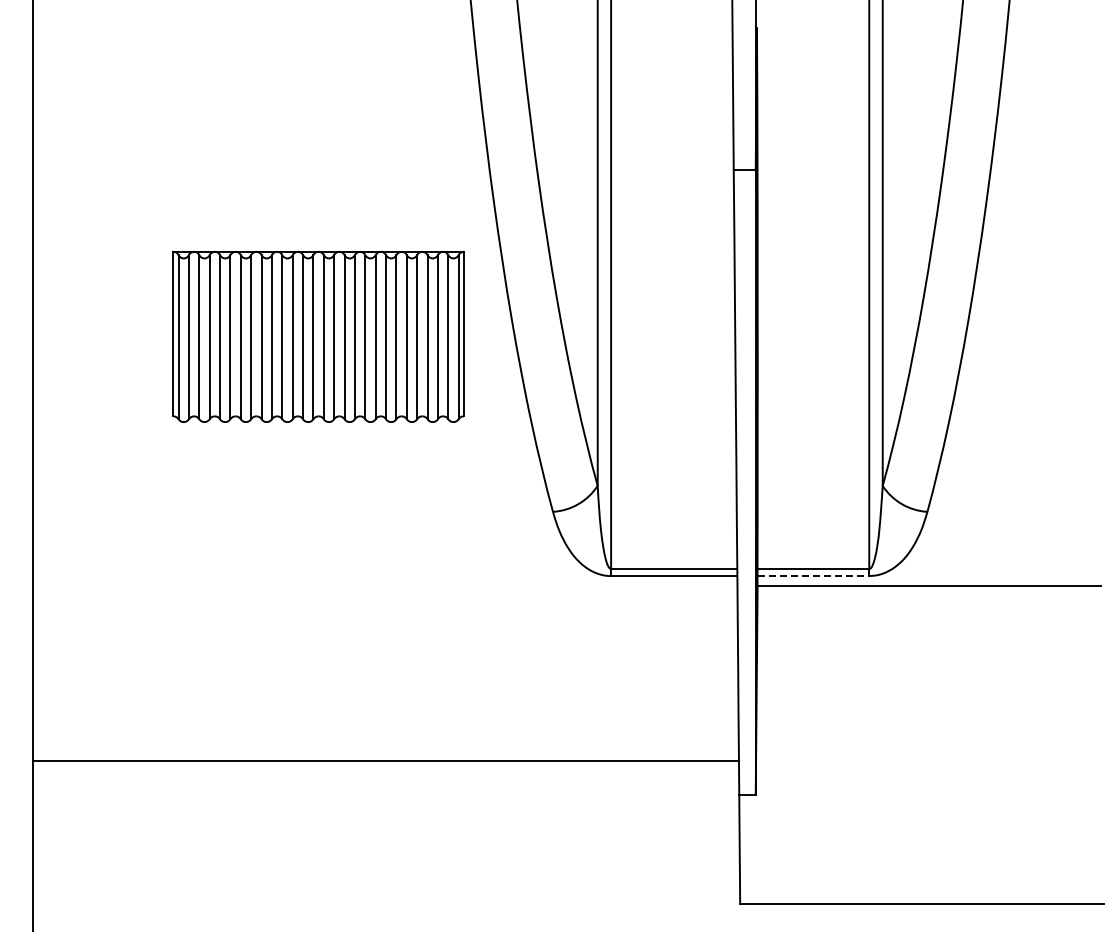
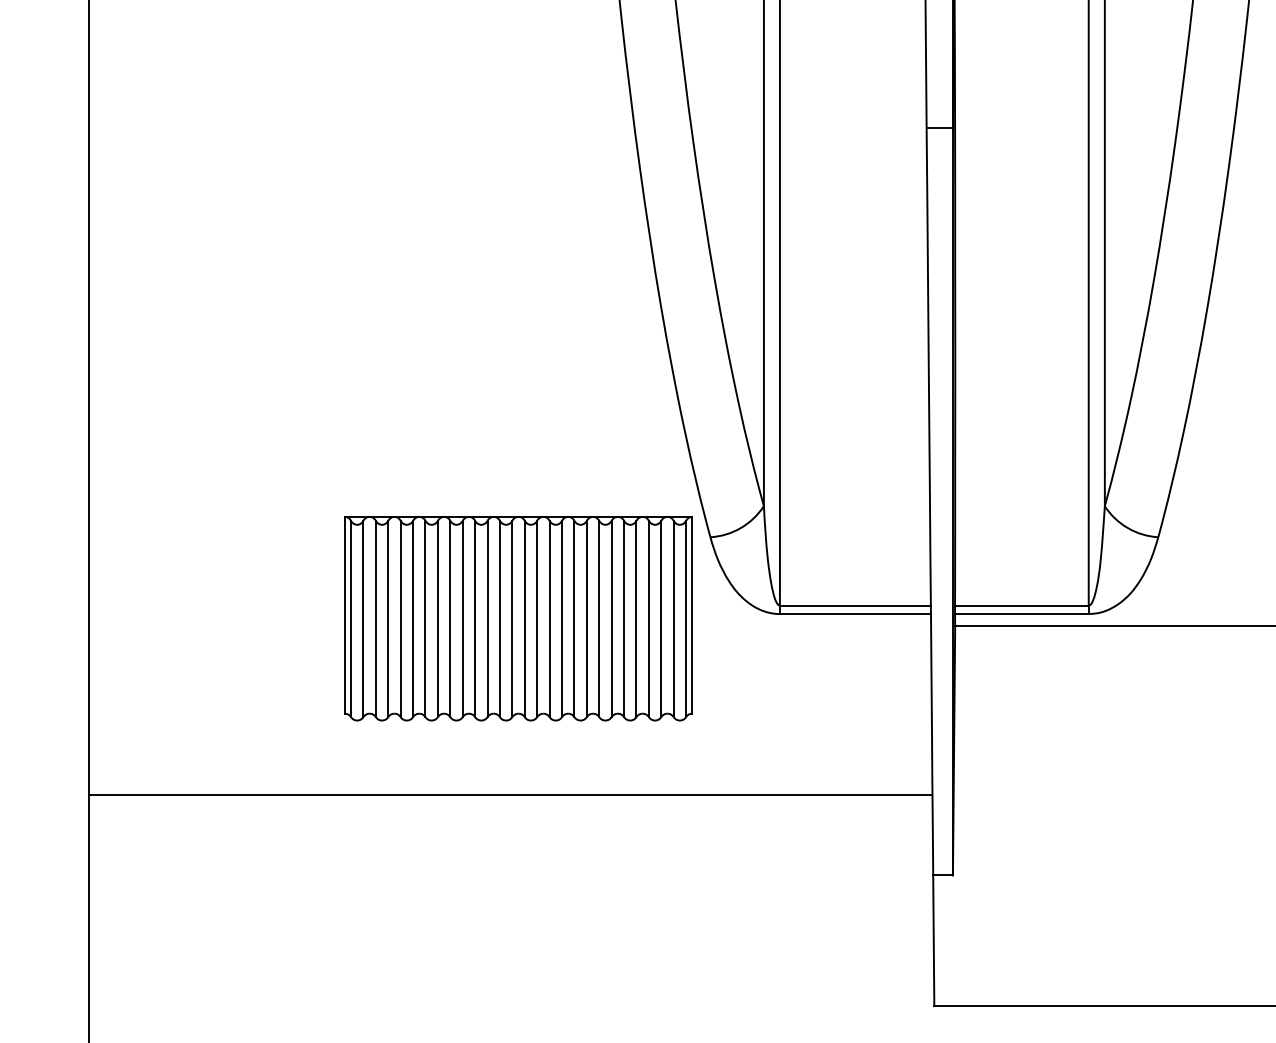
part: (318, 336) -> (518, 618), moved
line: (813, 576) -> (1022, 614), dashed -> solid
line: (385, 761) -> (510, 795), moved

